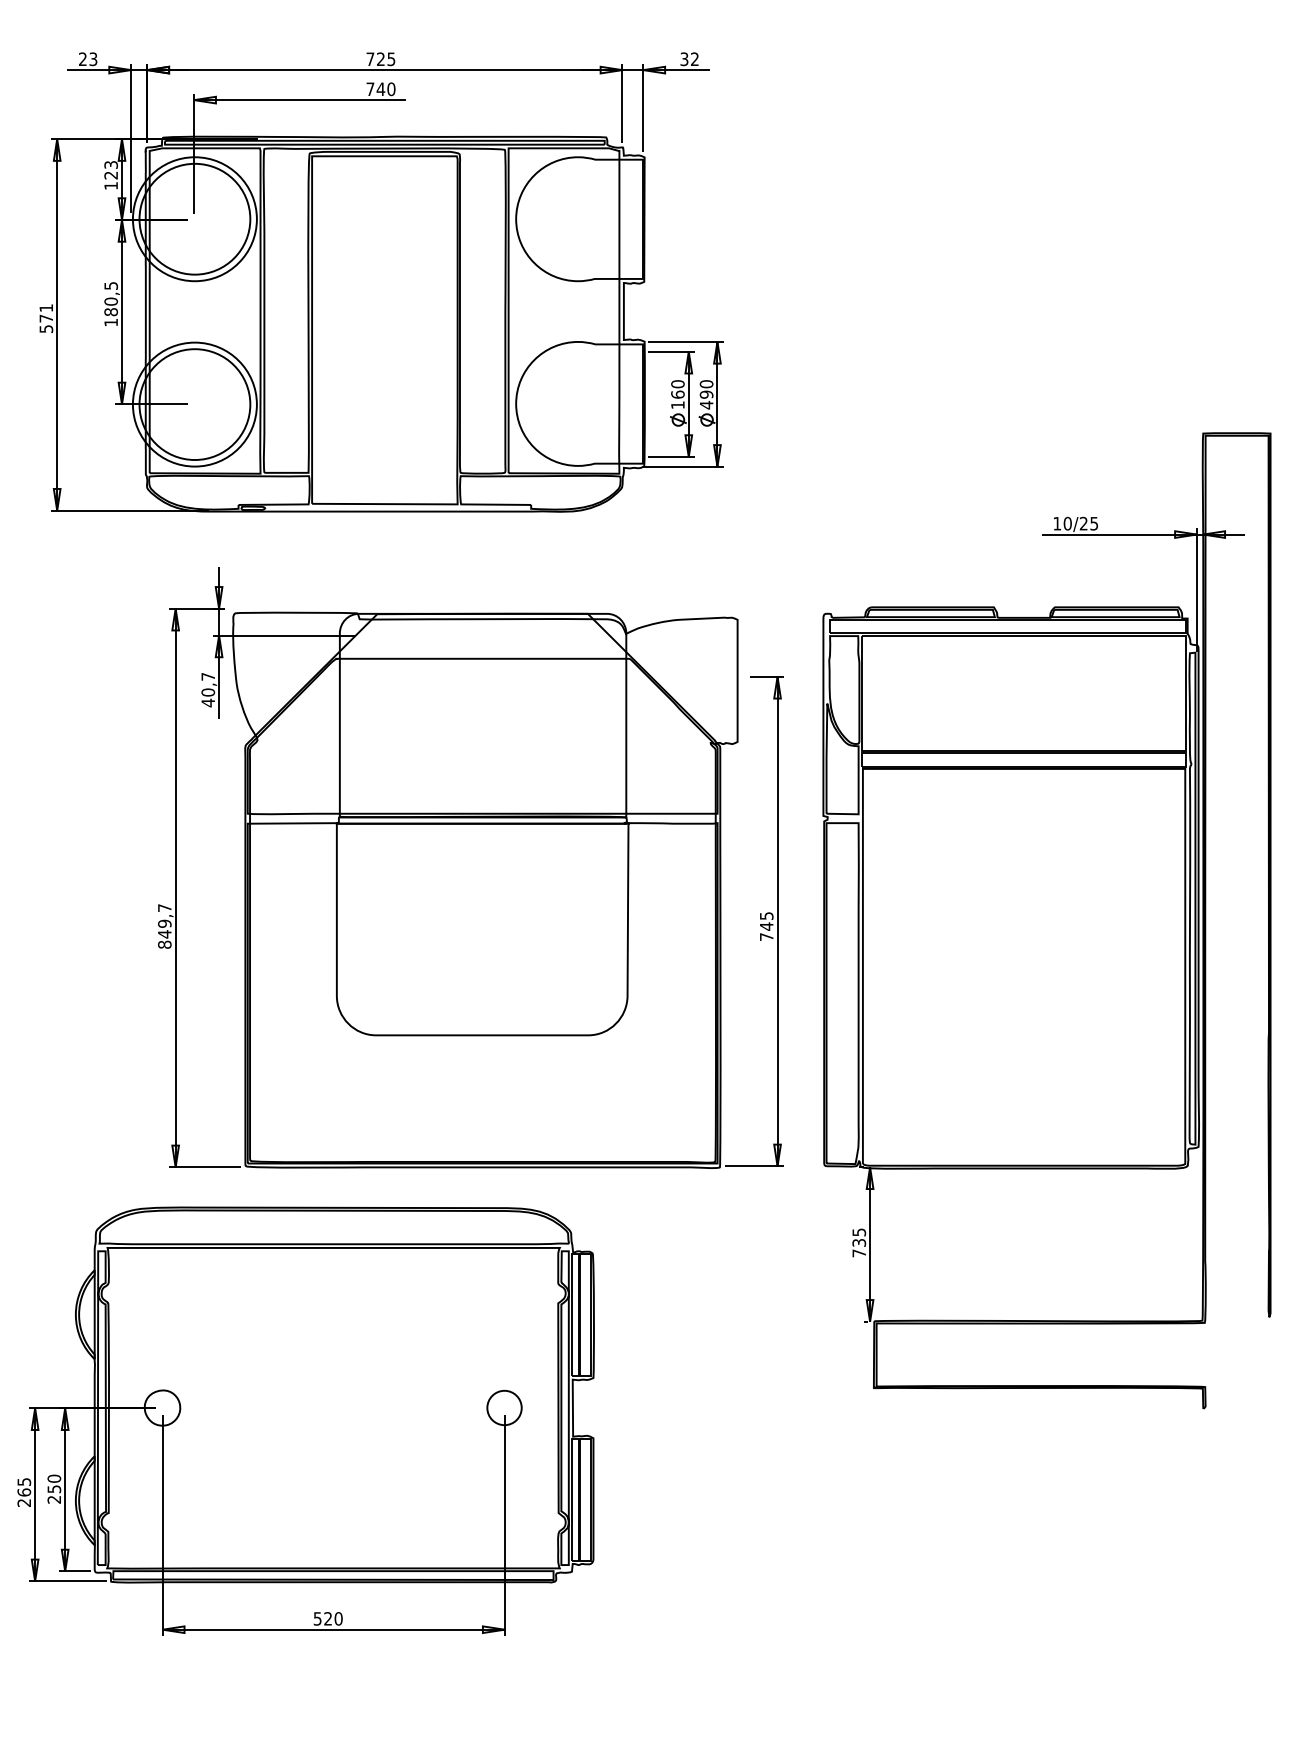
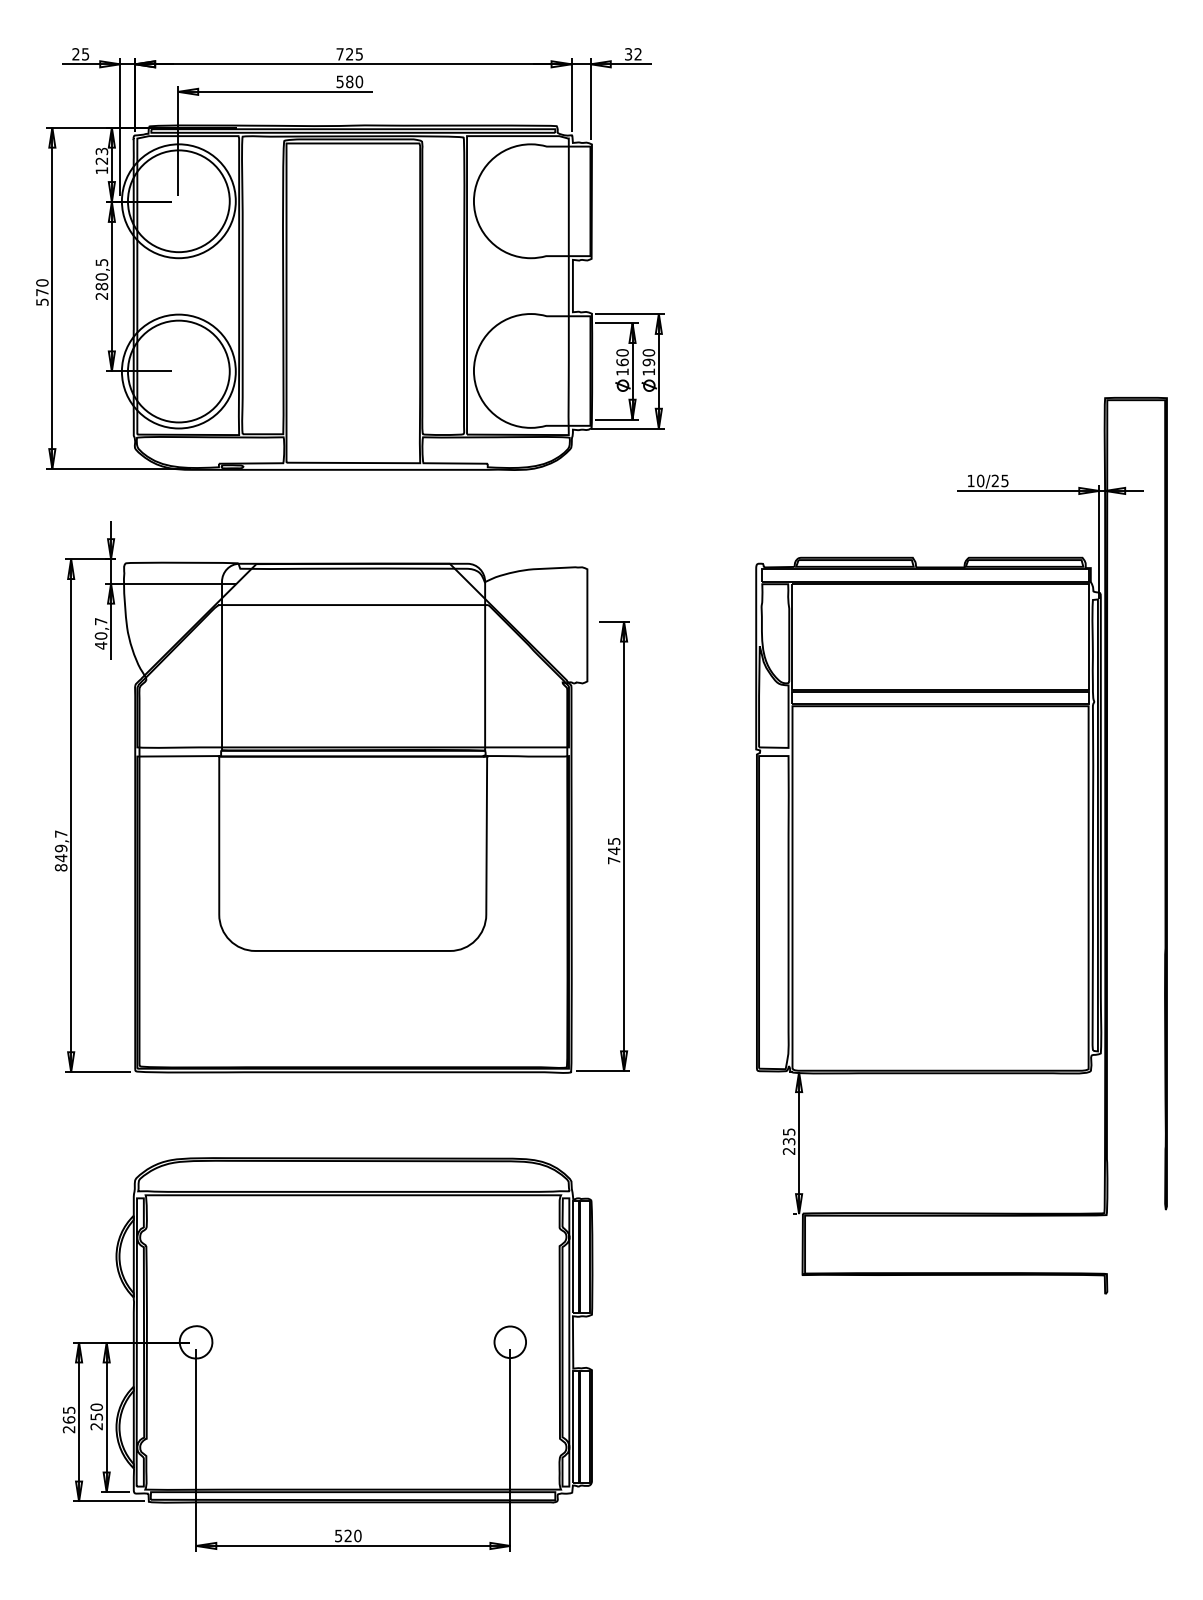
text: (93, 58) -> (85, 53), 23 -> 25
text: (375, 88) -> (344, 81), 740 -> 580
text: (46, 307) -> (42, 282), 571 -> 570
text: (110, 321) -> (101, 295), 180,5 -> 280,5
text: (706, 405) -> (648, 372), 490 -> 190
part: (471, 868) -> (342, 797), moved
text: (858, 1252) -> (788, 1150), 735 -> 235
part: (305, 1421) -> (327, 1354), moved

